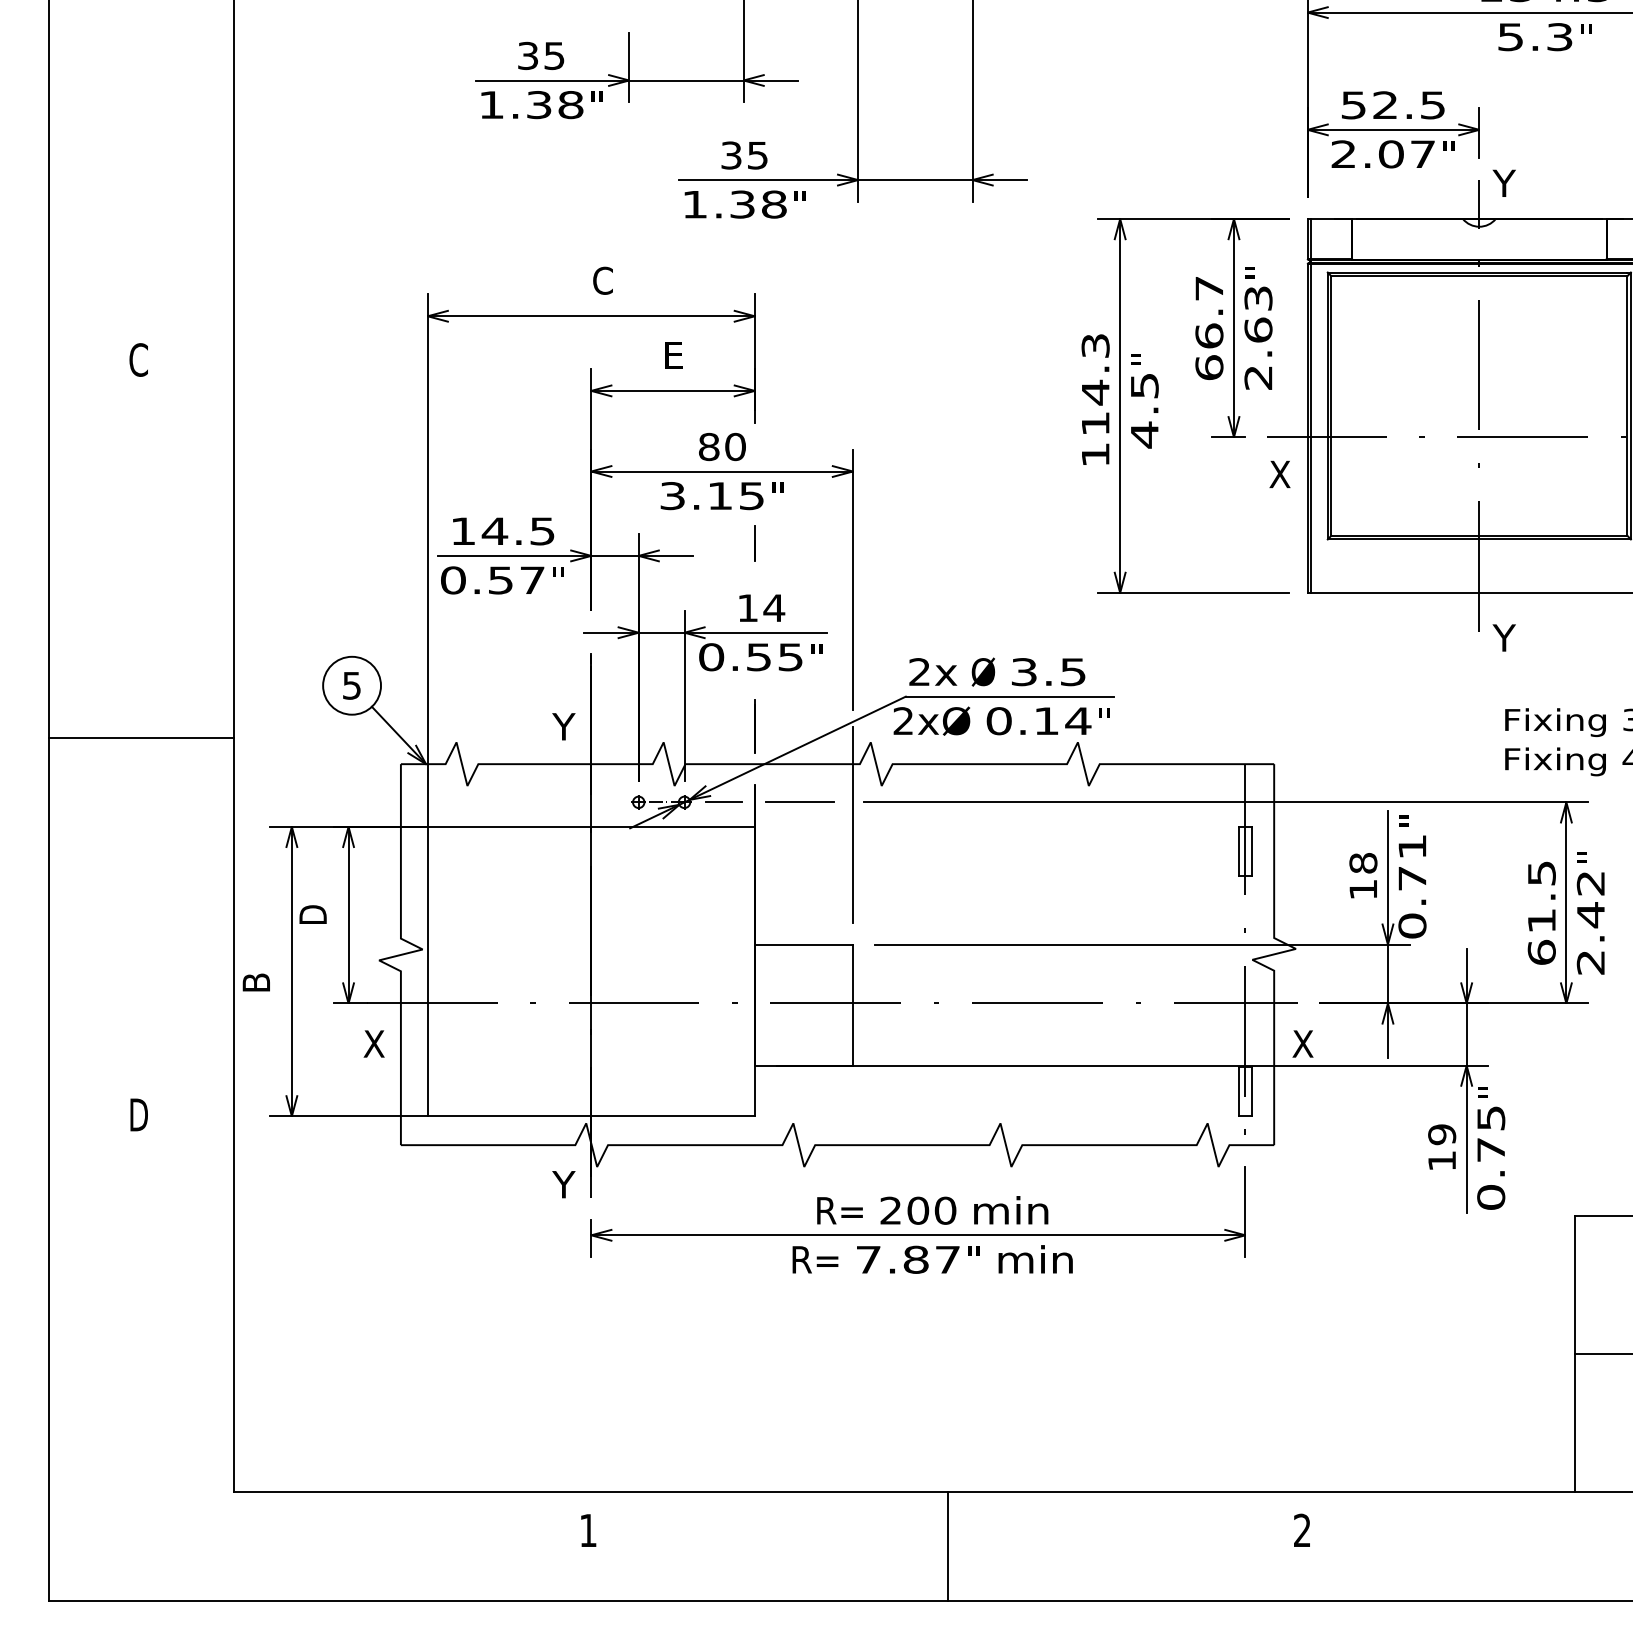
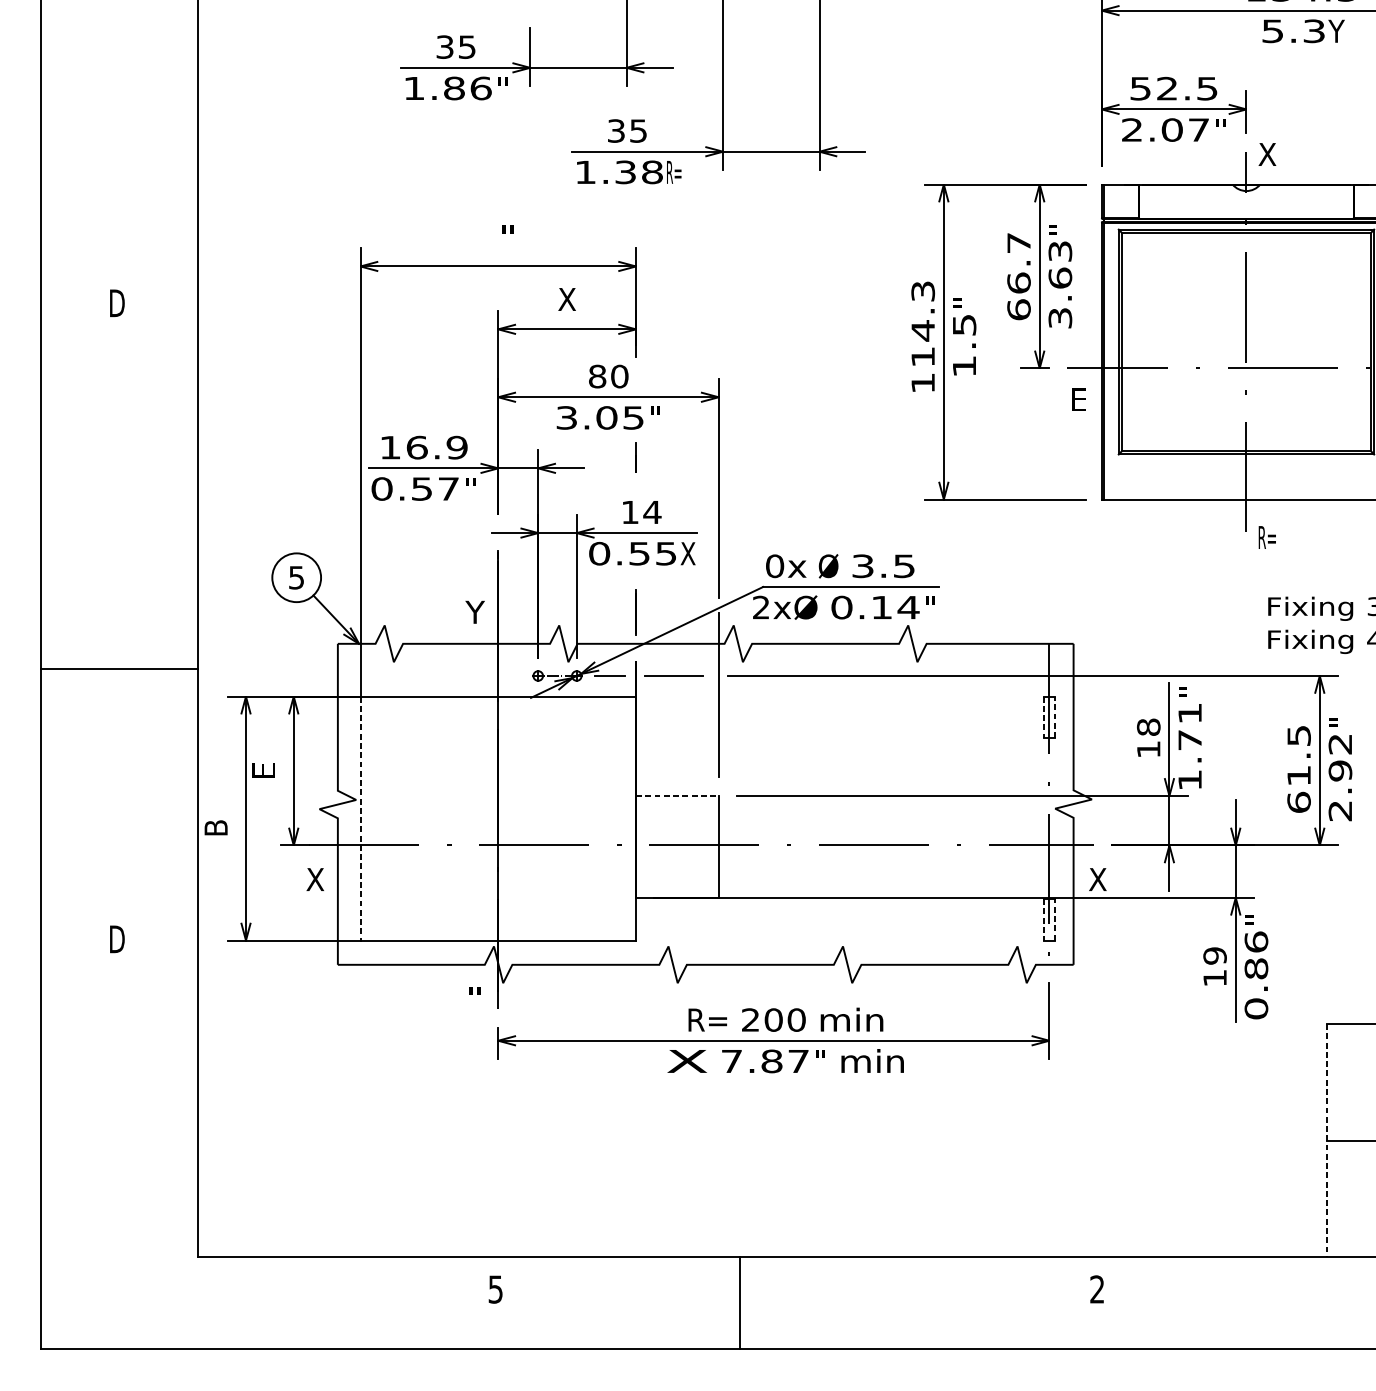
text: (1586, 36) -> (1336, 30), " -> Y
text: (555, 105) -> (468, 88), 1.38 -> 1.86
text: (1503, 182) -> (1266, 153), Y -> X
text: (799, 204) -> (673, 172), " -> R=
text: (602, 280) -> (507, 236), C -> "
text: (672, 355) -> (566, 299), E -> X
text: (138, 359) -> (116, 302), C -> D
text: (1258, 377) -> (1060, 318), 2.63 -> 3.63
text: (1144, 434) -> (964, 366), 4.5 -> 1.5
text: (1279, 474) -> (1078, 399), X -> E
text: (719, 496) -> (606, 418), 3.15 -> 3.05
text: (517, 531) -> (436, 447), 14.5 -> 16.9
text: (1503, 637) -> (1266, 537), Y -> R=
text: (816, 656) -> (688, 553), " -> X
text: (919, 672) -> (774, 566), 2x -> 0x
line: (141, 737) -> (119, 669), moved
line: (1238, 851) -> (1043, 717), solid -> dashed
line: (1251, 851) -> (1054, 717), solid -> dashed
text: (312, 914) -> (263, 770), D -> E
text: (1590, 915) -> (1340, 771), 2.42 -> 2.92
text: (1412, 925) -> (1190, 779), 0.71 -> 1.71
line: (804, 944) -> (677, 795), solid -> dashed
line: (427, 971) -> (360, 818), solid -> dashed
line: (1238, 1091) -> (1043, 919), solid -> dashed
line: (1251, 1091) -> (1054, 919), solid -> dashed
text: (1491, 1133) -> (1256, 954), 0.75 -> 0.86
text: (563, 1184) -> (474, 997), Y -> "
text: (815, 1259) -> (687, 1061), R= -> X
line: (1575, 1354) -> (1327, 1141), solid -> dashed
text: (588, 1530) -> (495, 1289), 1 -> 5
line: (948, 1546) -> (740, 1302), moved

